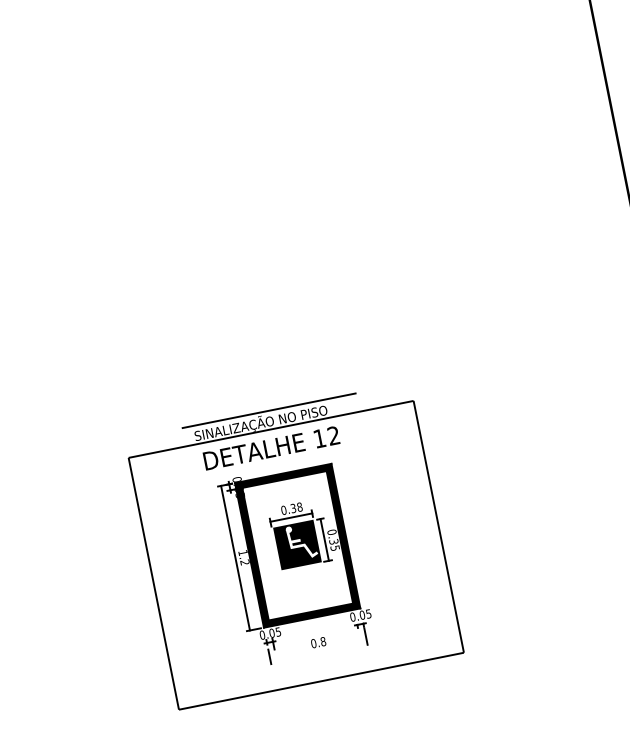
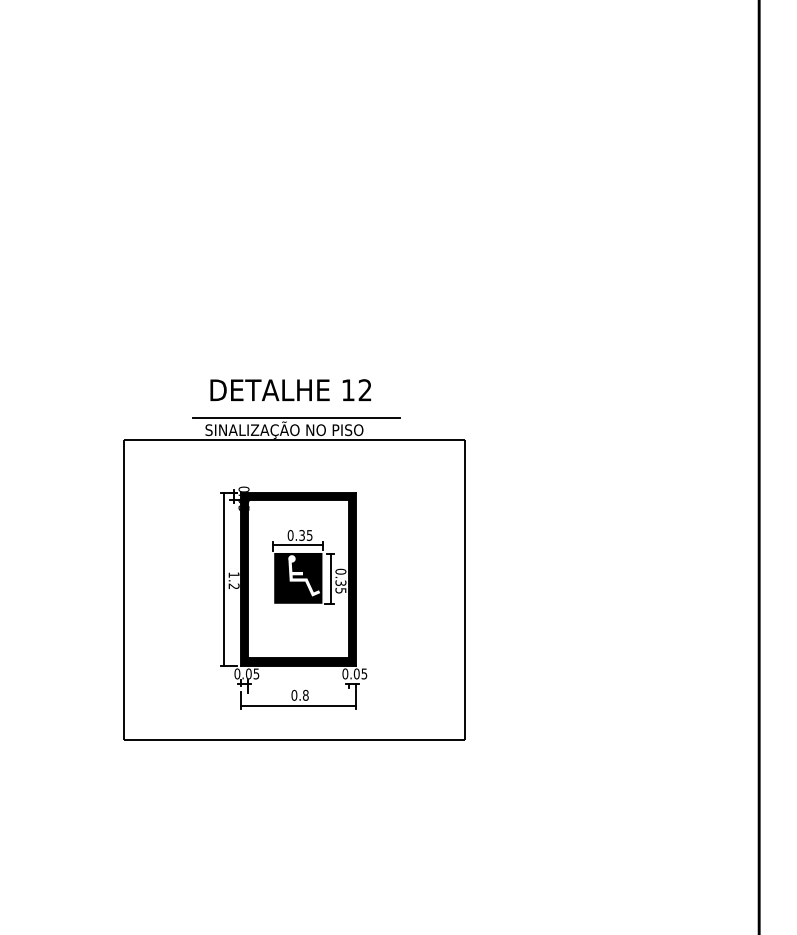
text: (271, 447) -> (290, 389), moved
text: (299, 507) -> (309, 535), 0.38 -> 0.35
line: (318, 651) -> (297, 705), added

